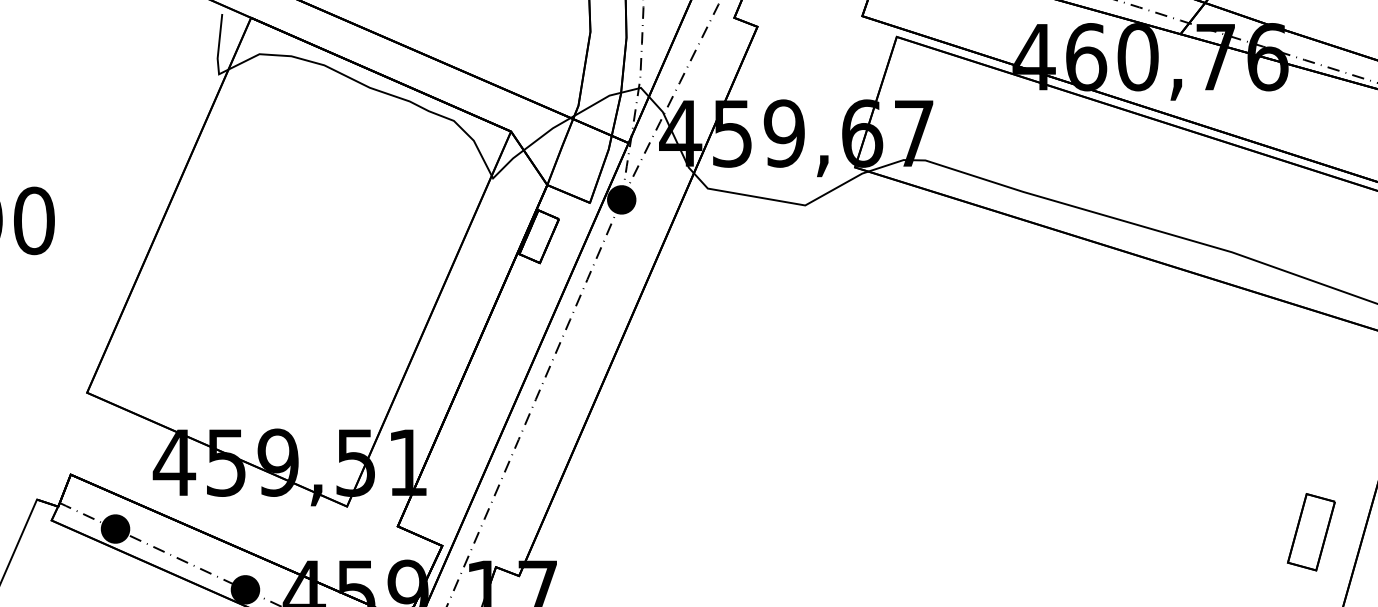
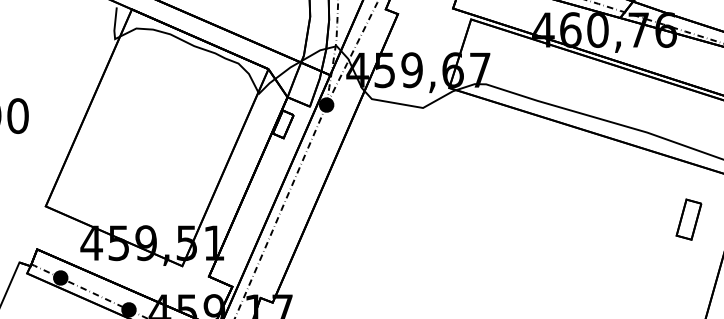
part: (1310, 531) -> (688, 219), moved

